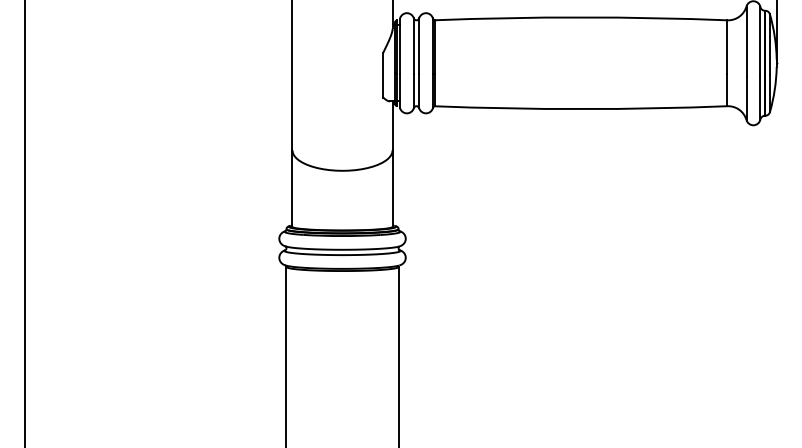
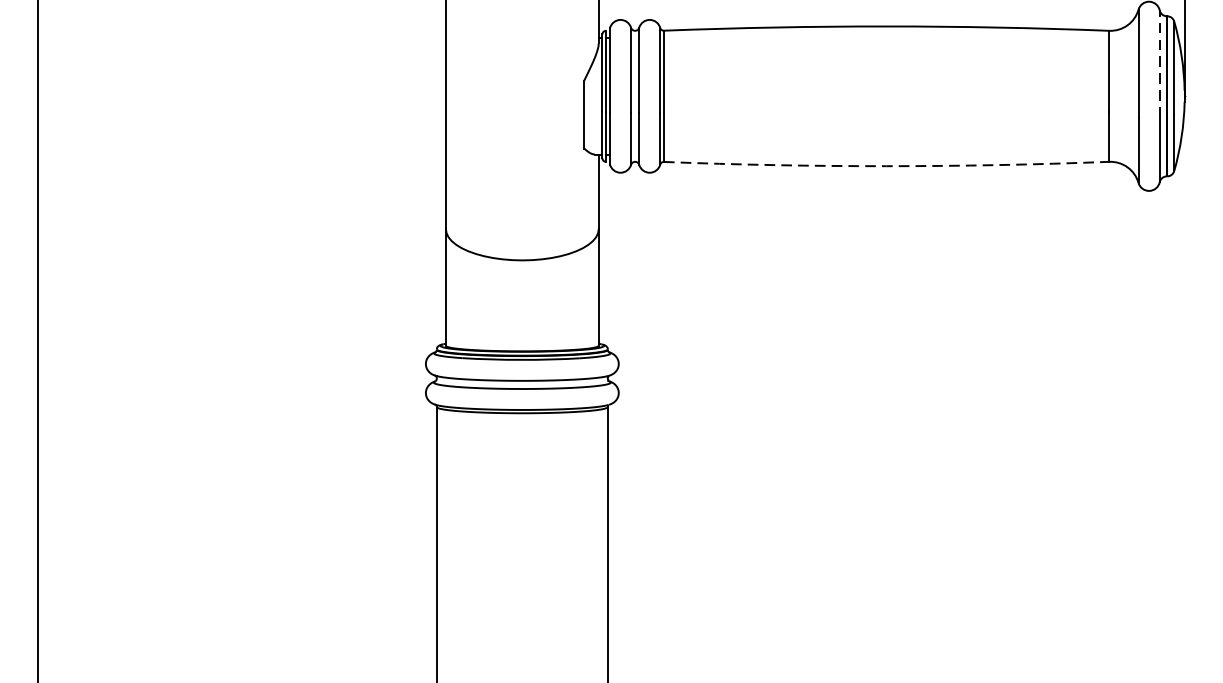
line: (760, 41) -> (1159, 63), solid -> dashed
arc: (581, 109) -> (886, 166), solid -> dashed

